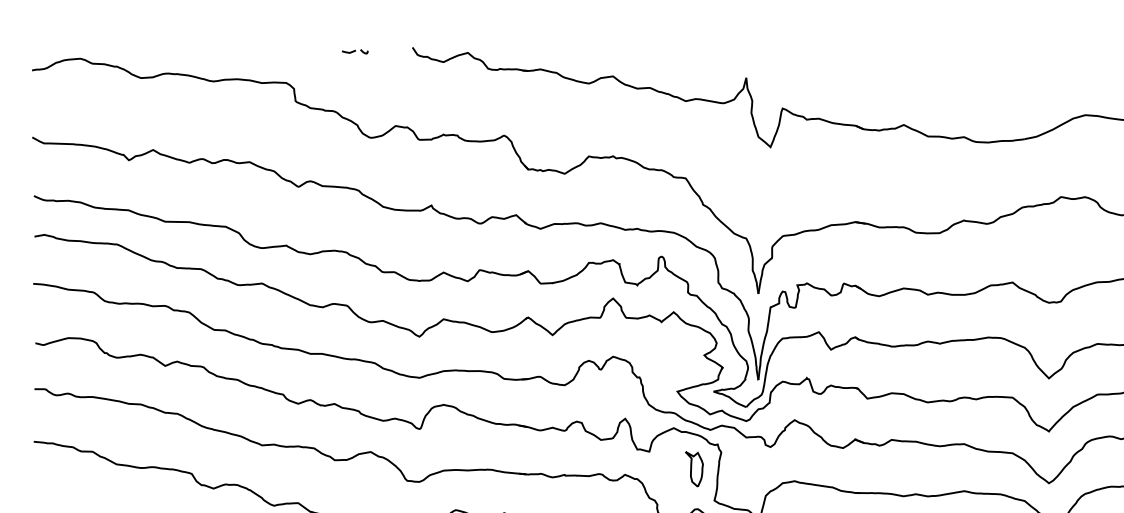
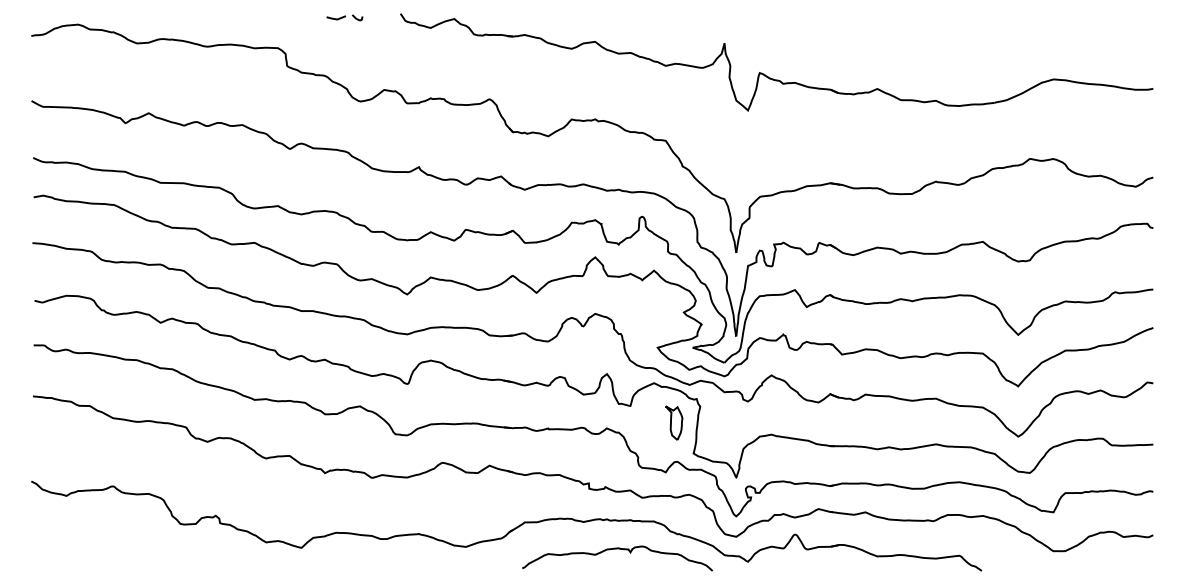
part: (354, 51) -> (344, 17), size x1.43

